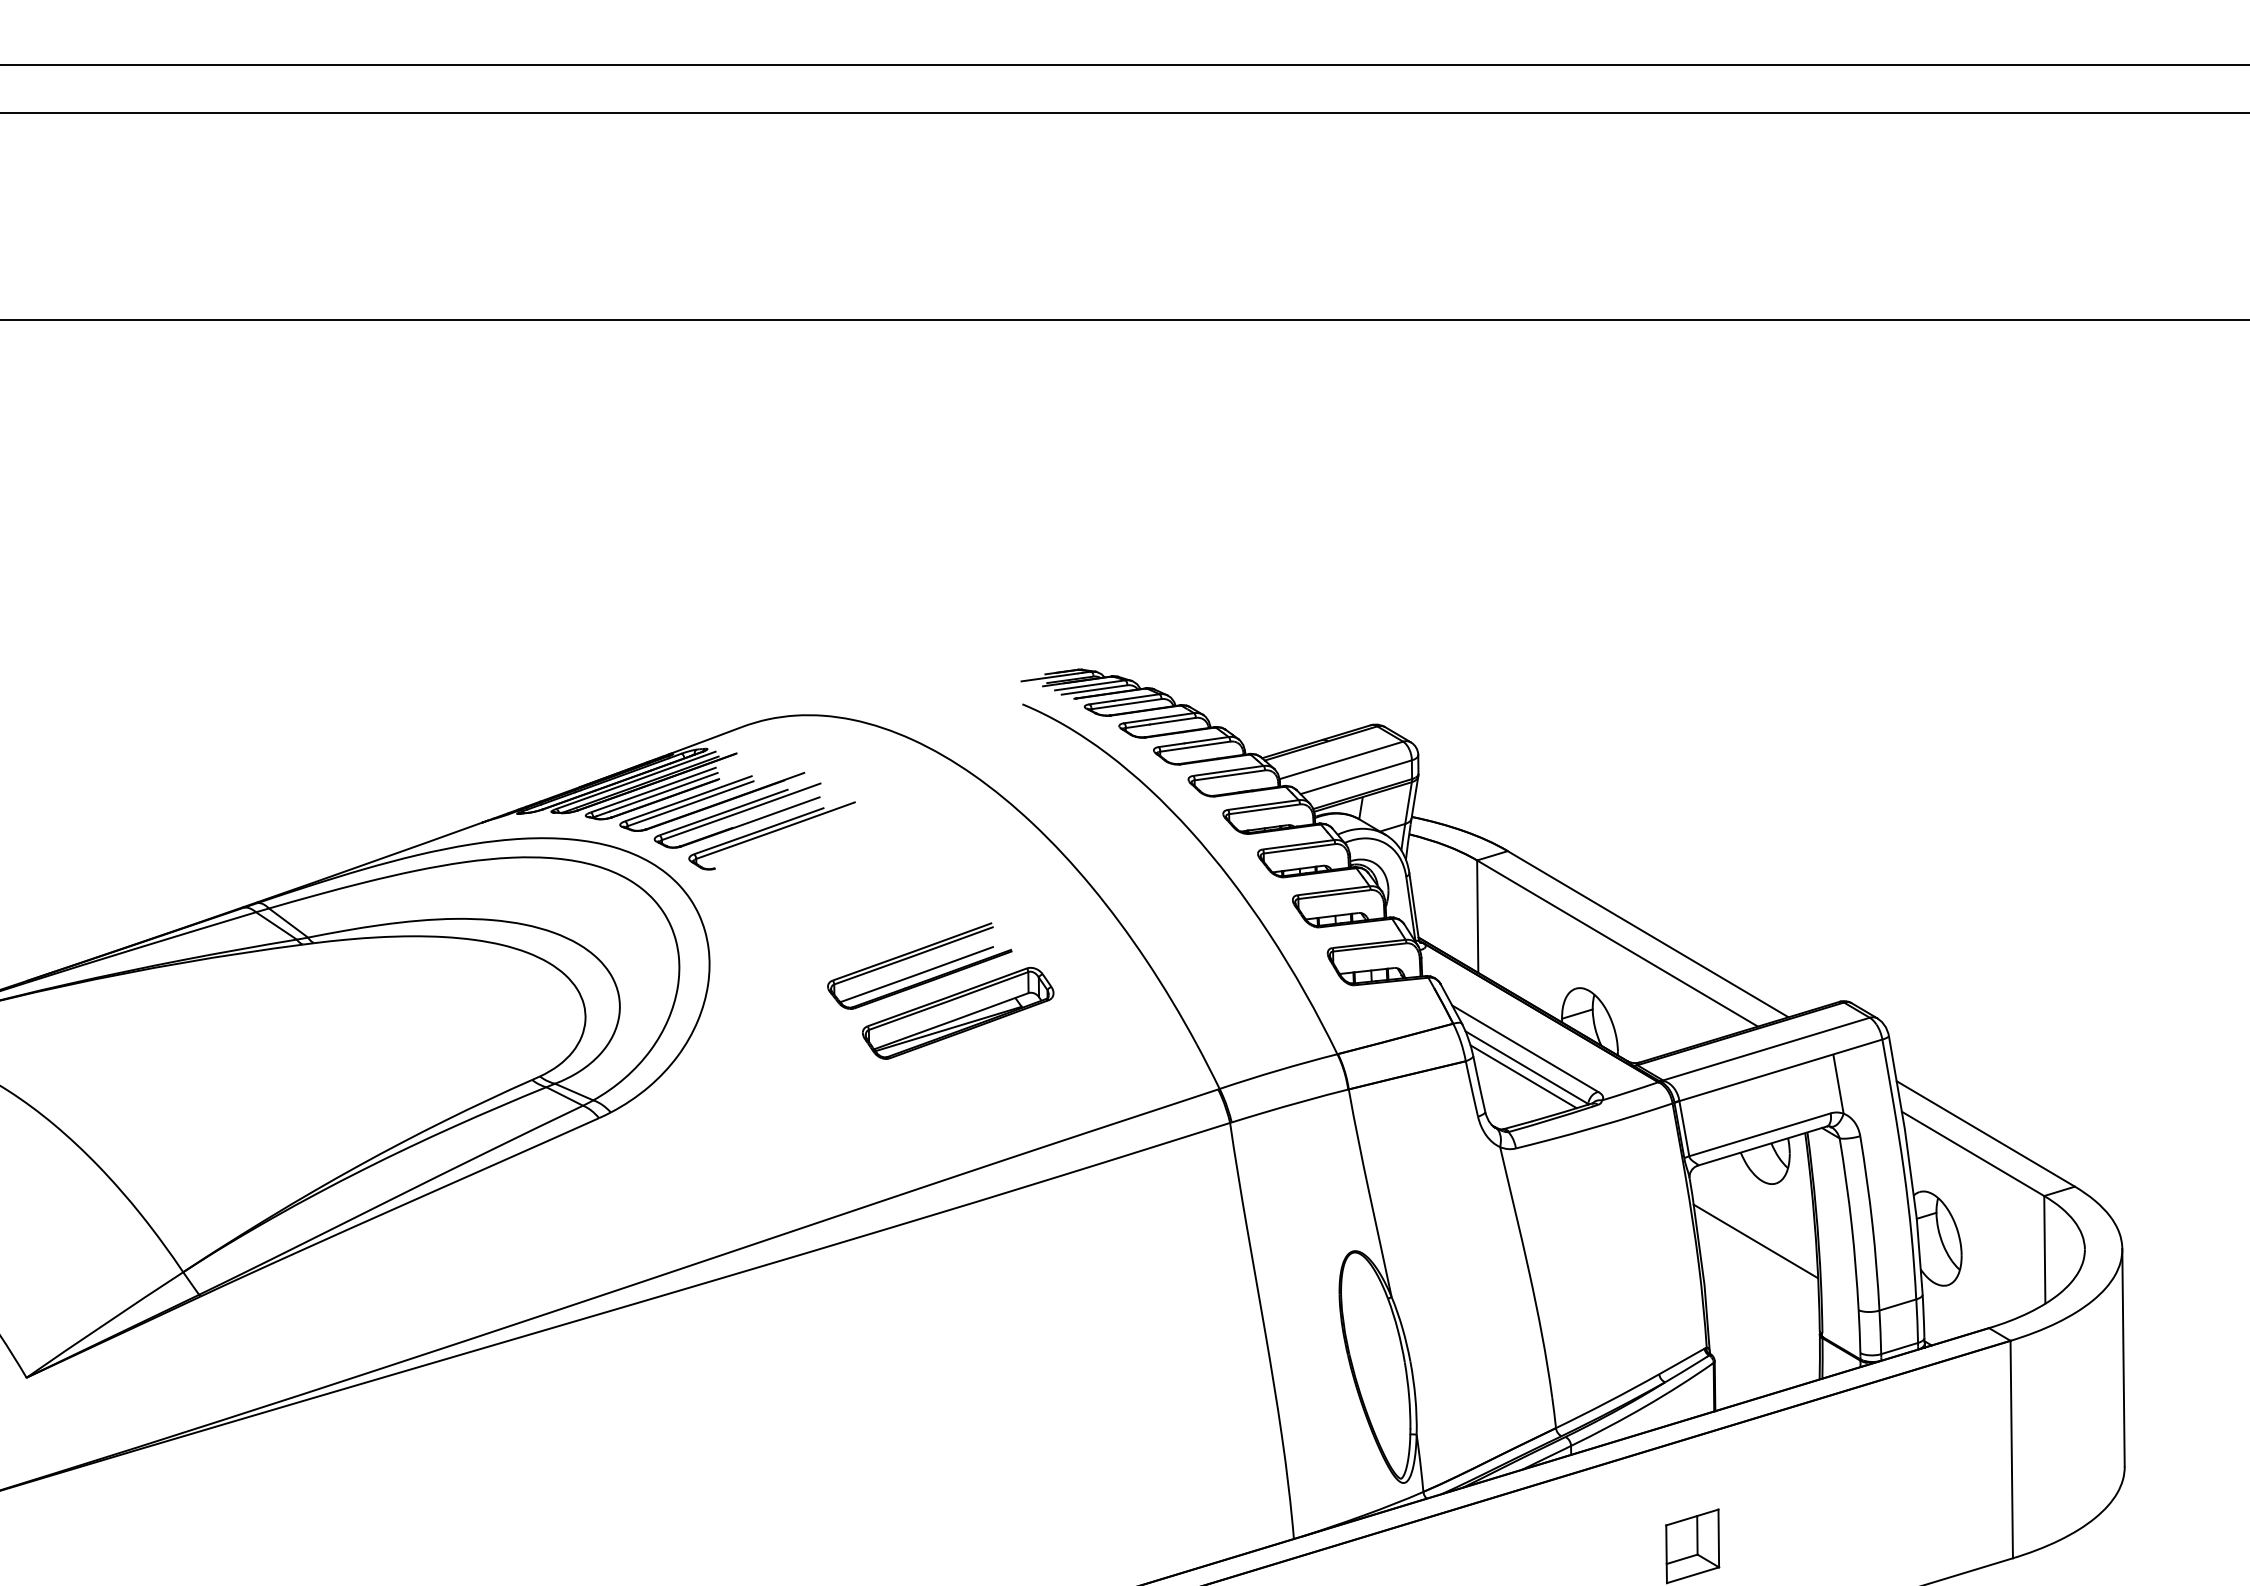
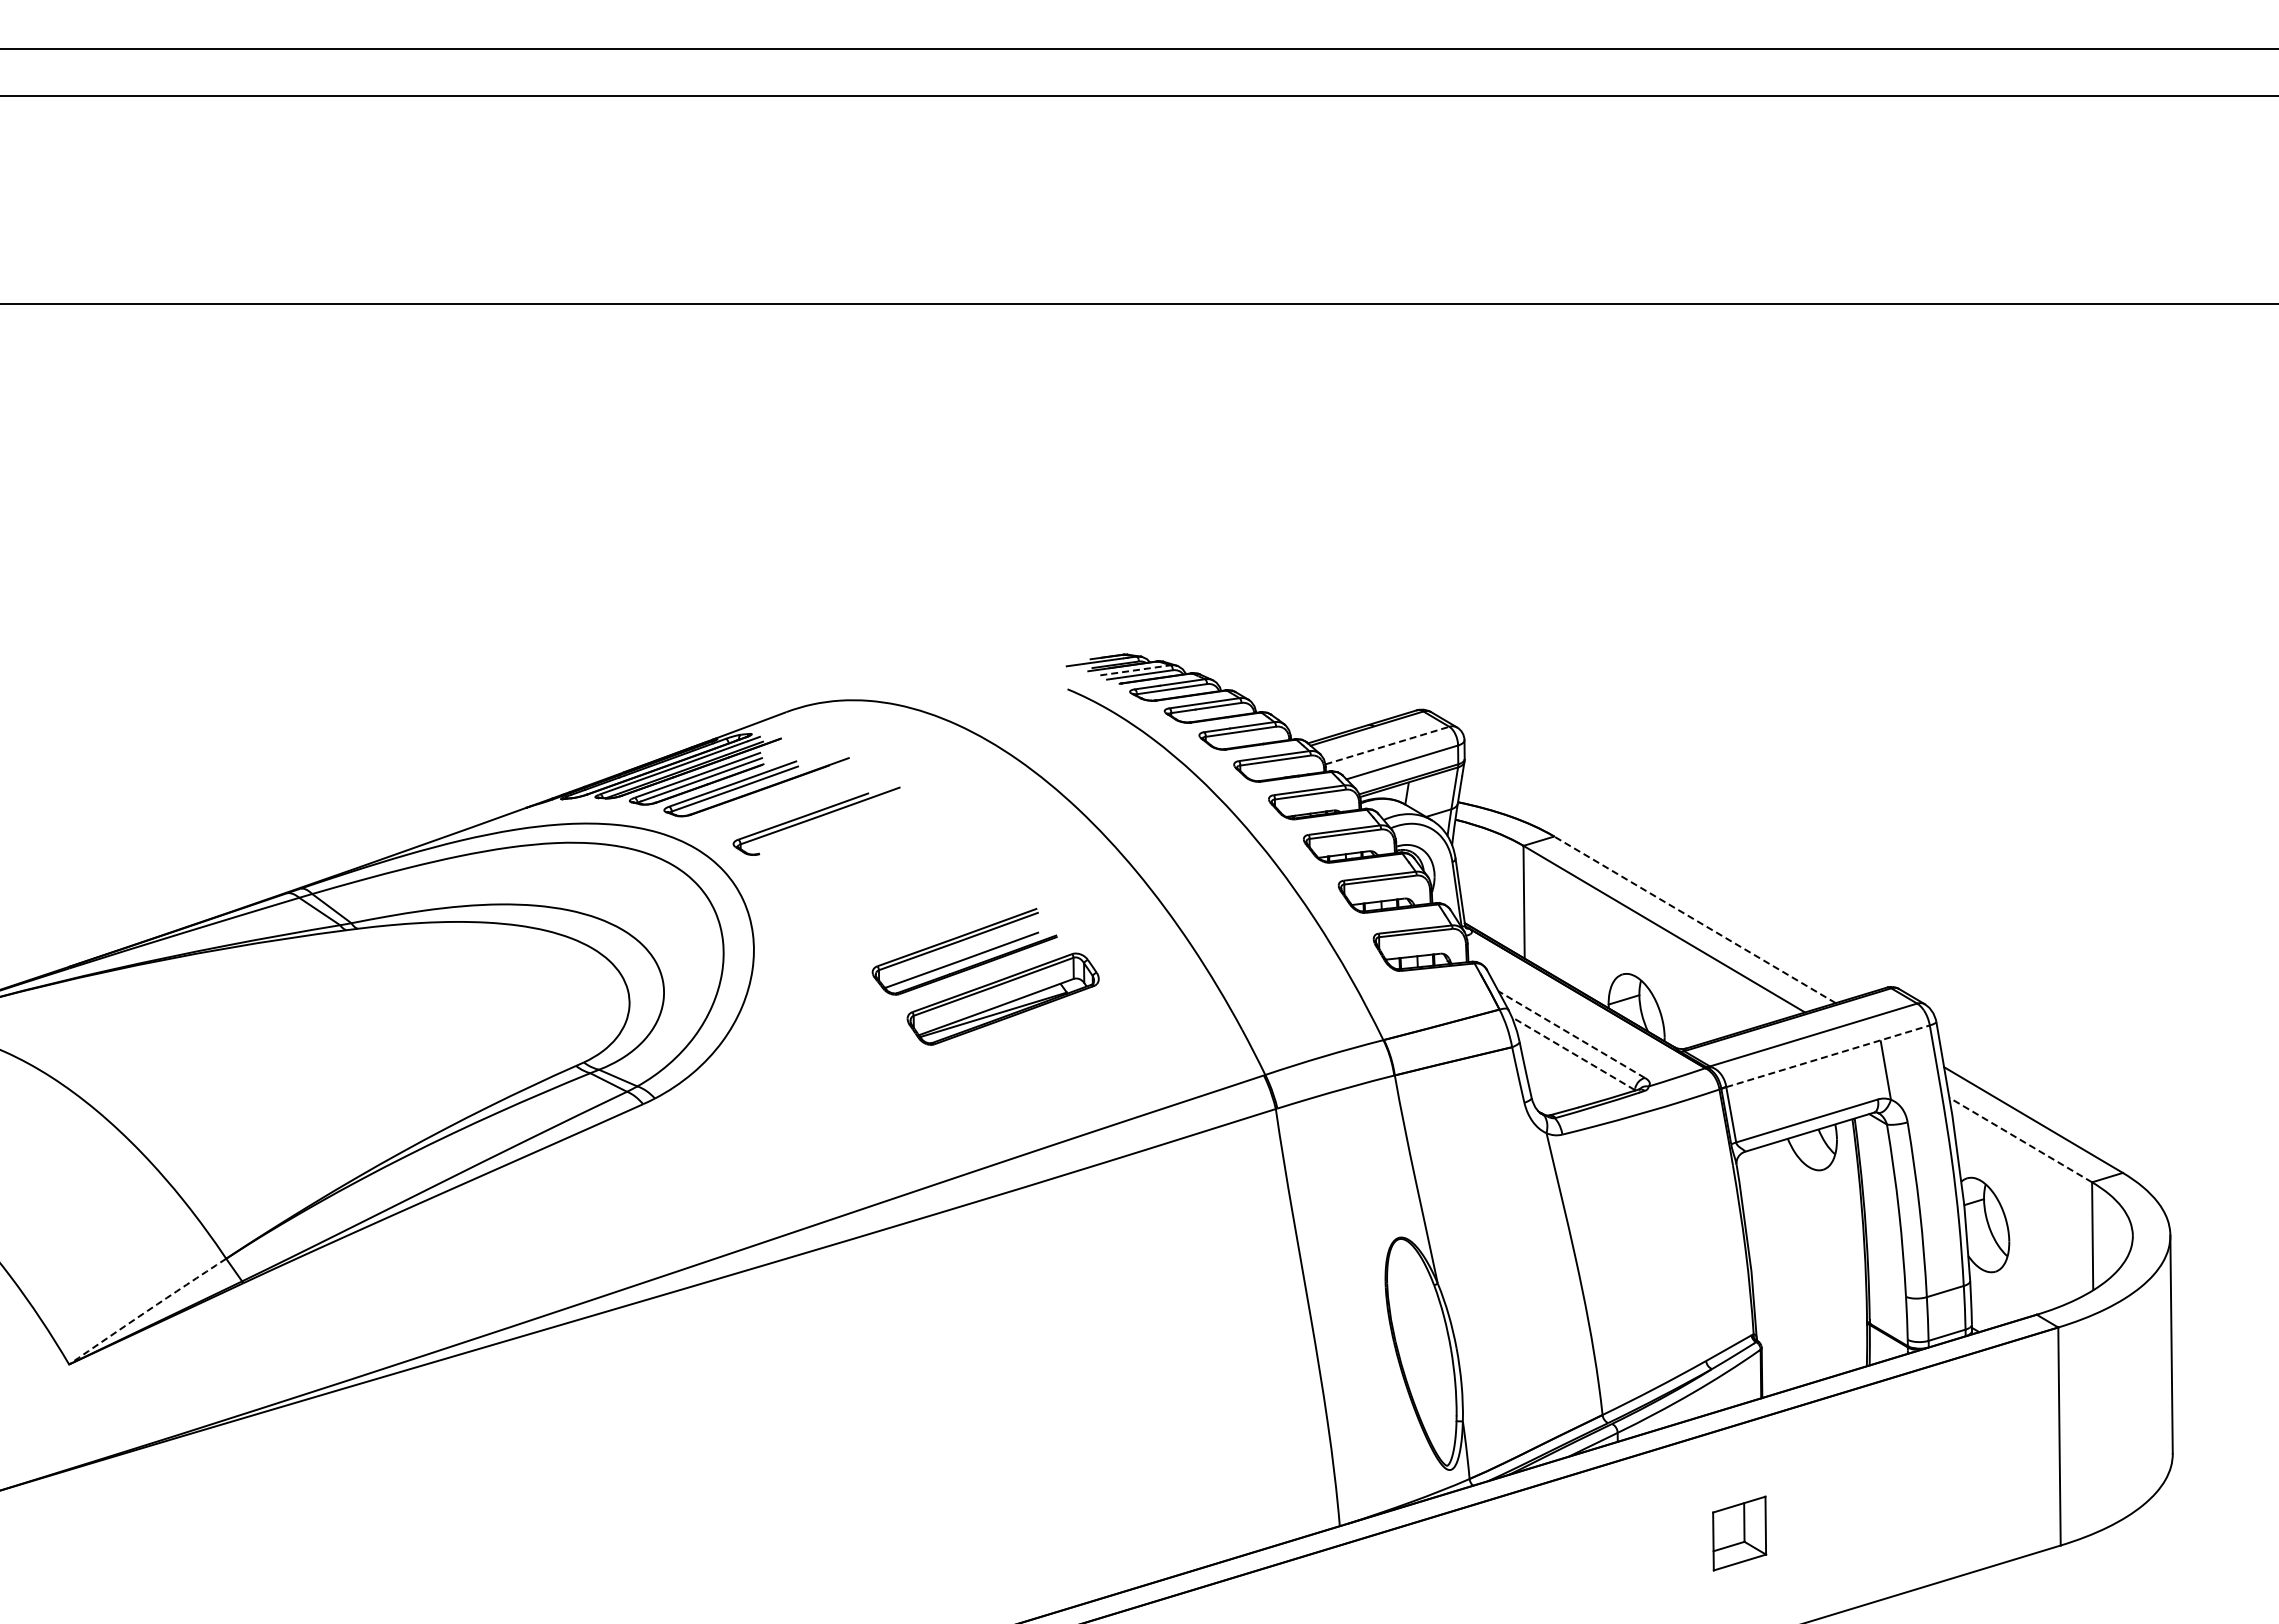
line: (1090, 685) -> (1135, 670), solid -> dashed
line: (1341, 760) -> (1387, 745), solid -> dashed
part: (738, 815) -> (782, 800), removed
line: (1648, 933) -> (1695, 919), solid -> dashed
line: (1525, 1048) -> (1571, 1034), solid -> dashed
line: (1526, 1067) -> (1572, 1053), solid -> dashed
line: (1781, 1070) -> (1828, 1056), solid -> dashed
line: (1523, 1076) -> (1569, 1062), removed
line: (1972, 1154) -> (2020, 1140), solid -> dashed
line: (1755, 1241) -> (1802, 1227), removed
arc: (104, 1324) -> (147, 1311), solid -> dashed

